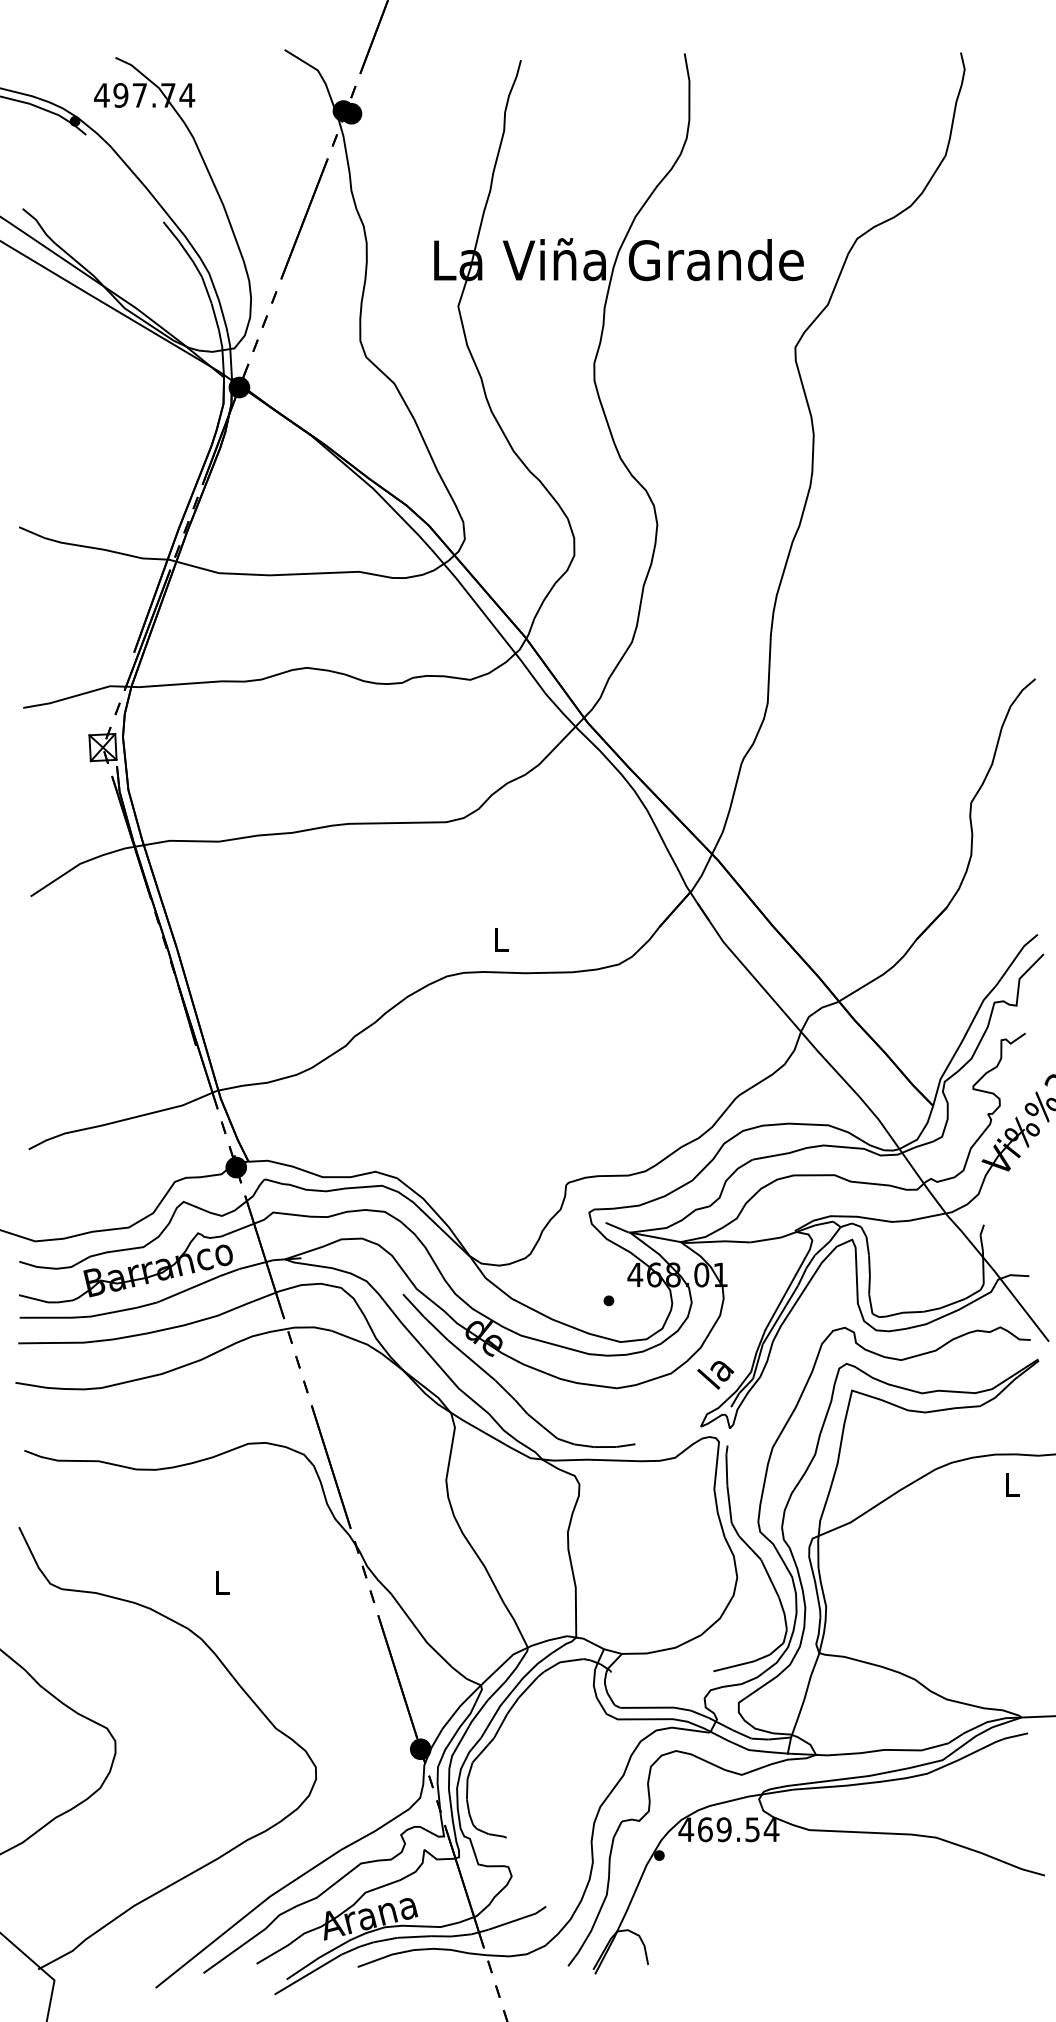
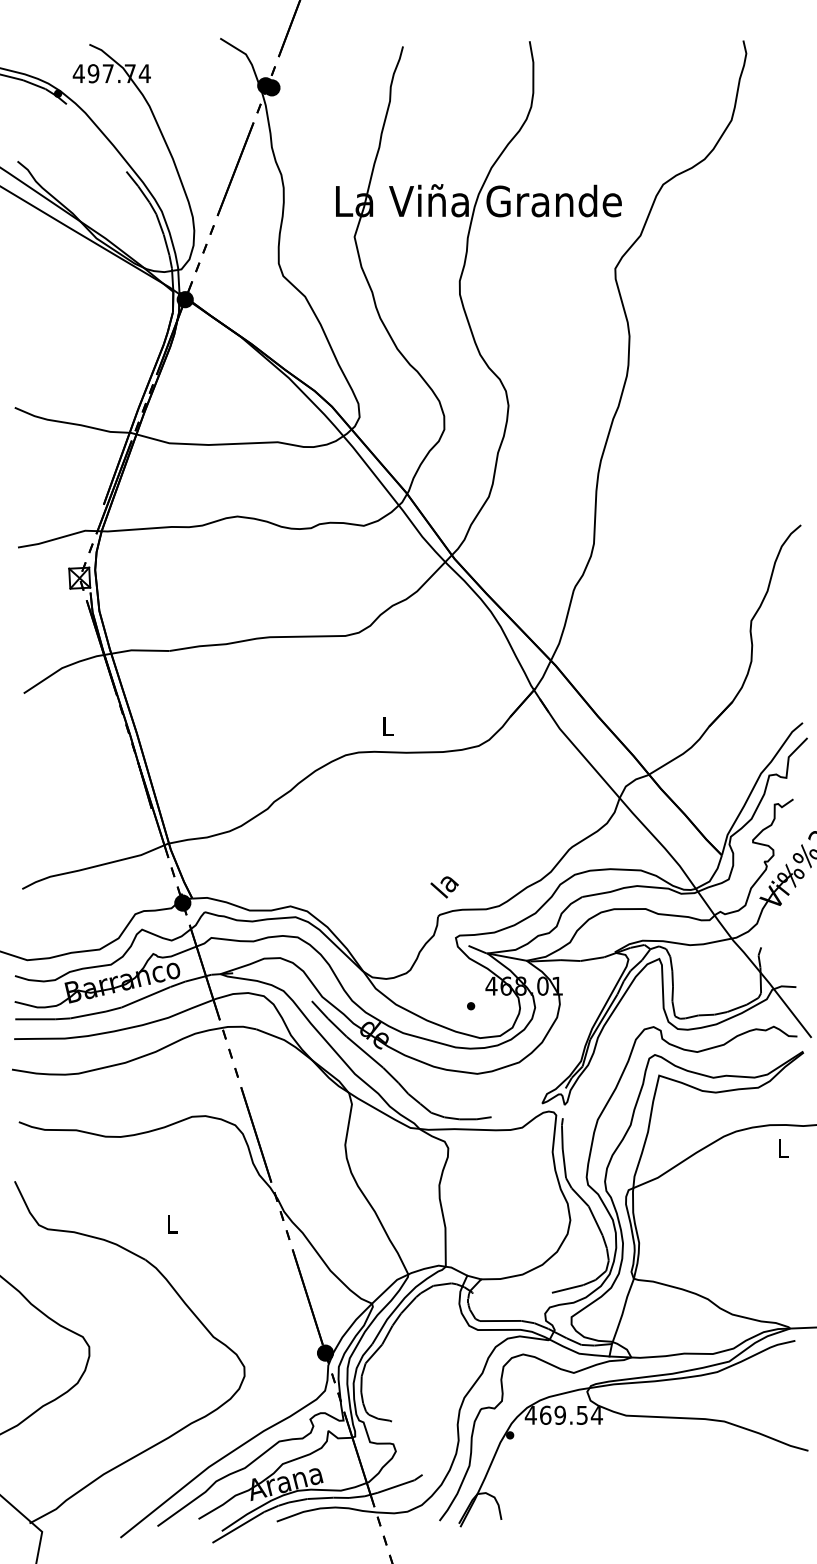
text: (715, 1375) -> (444, 887), moved

